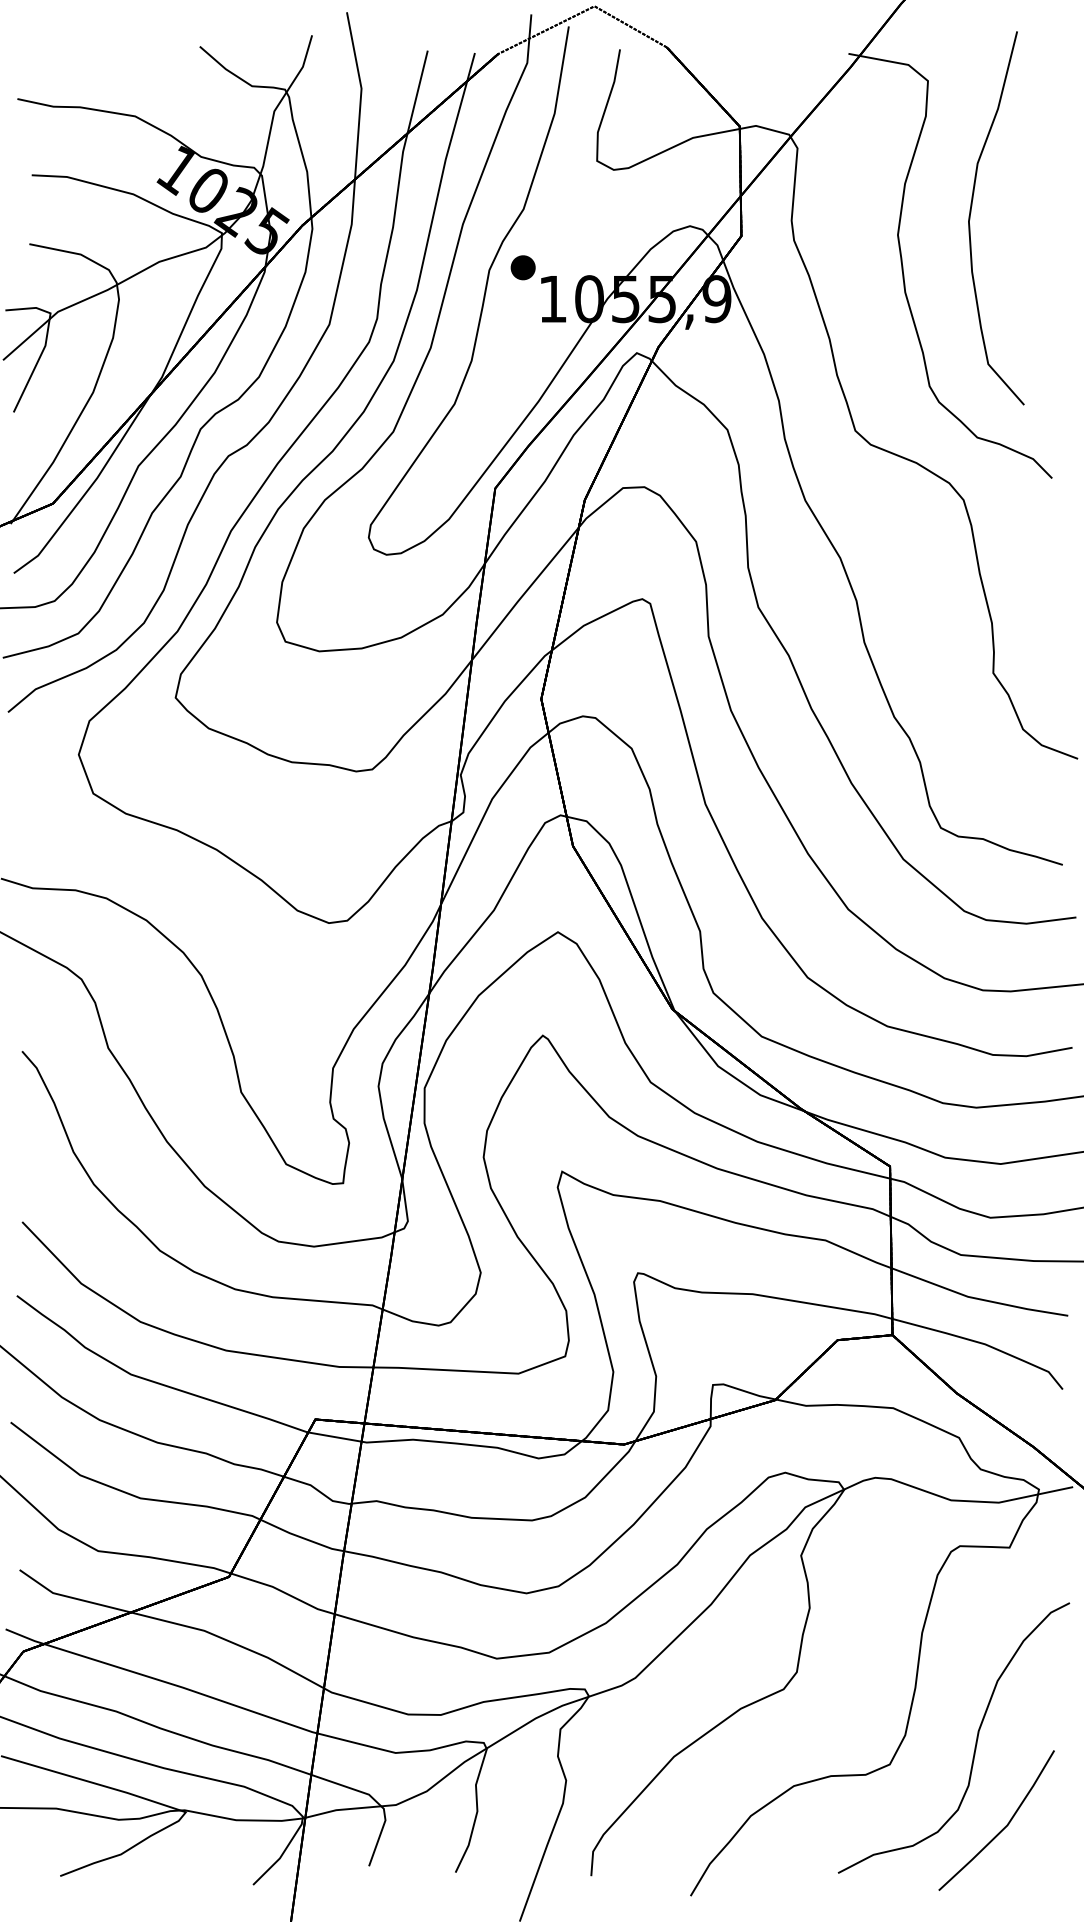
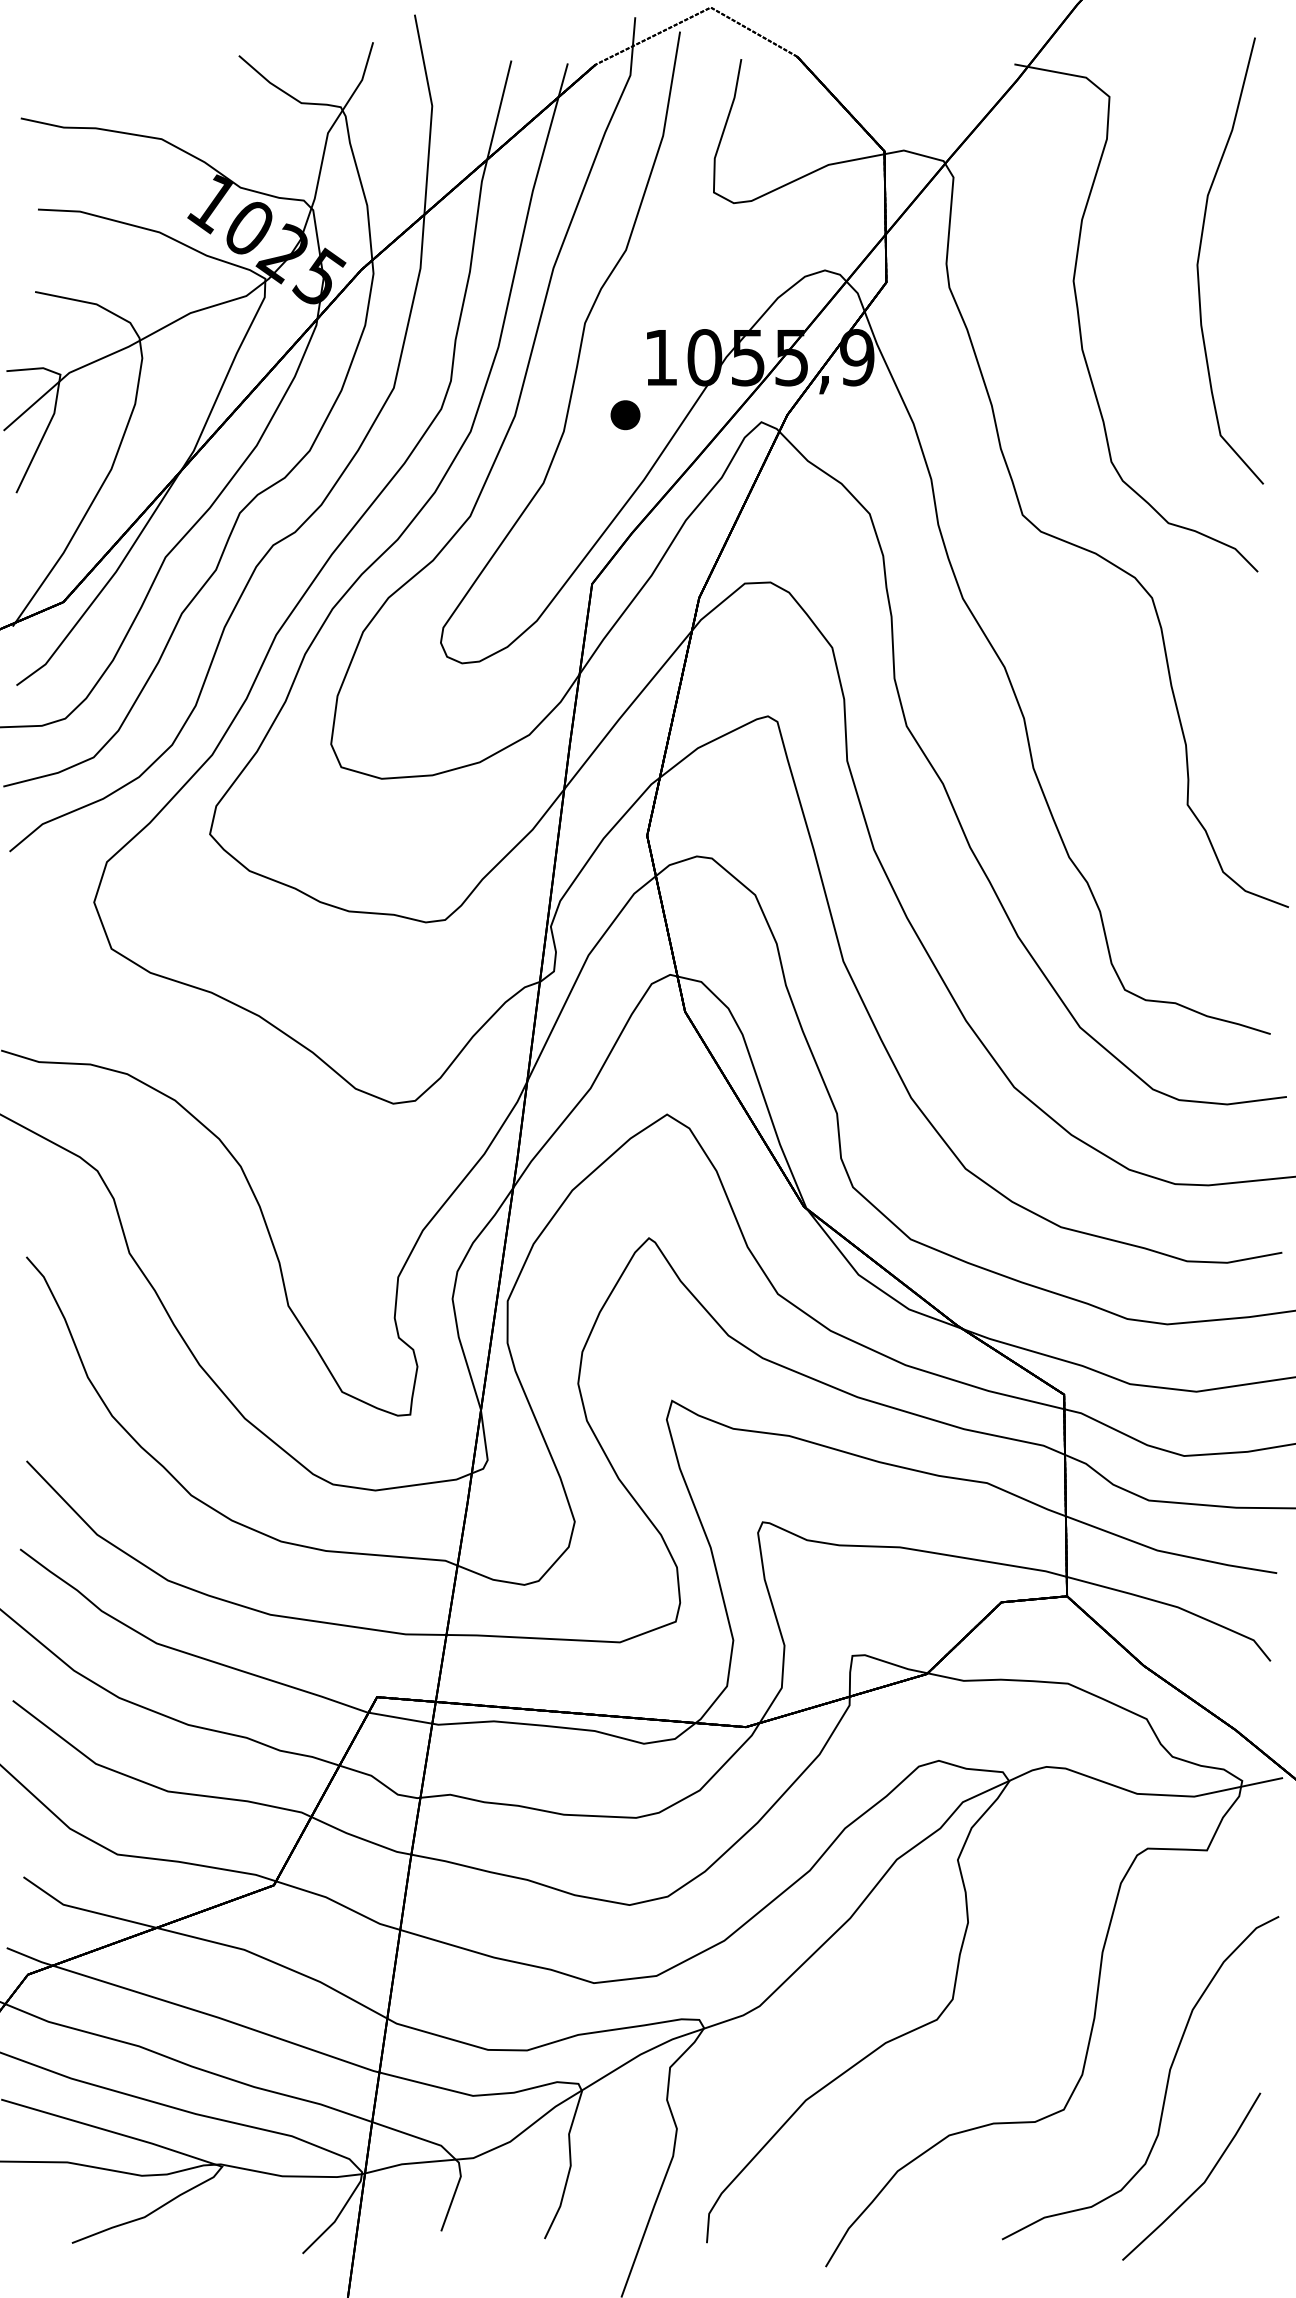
curve: (971, 212) -> (1200, 253), moved
part: (523, 268) -> (625, 415), moved

